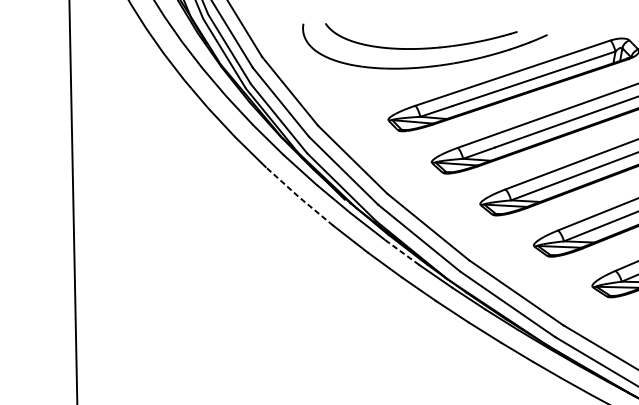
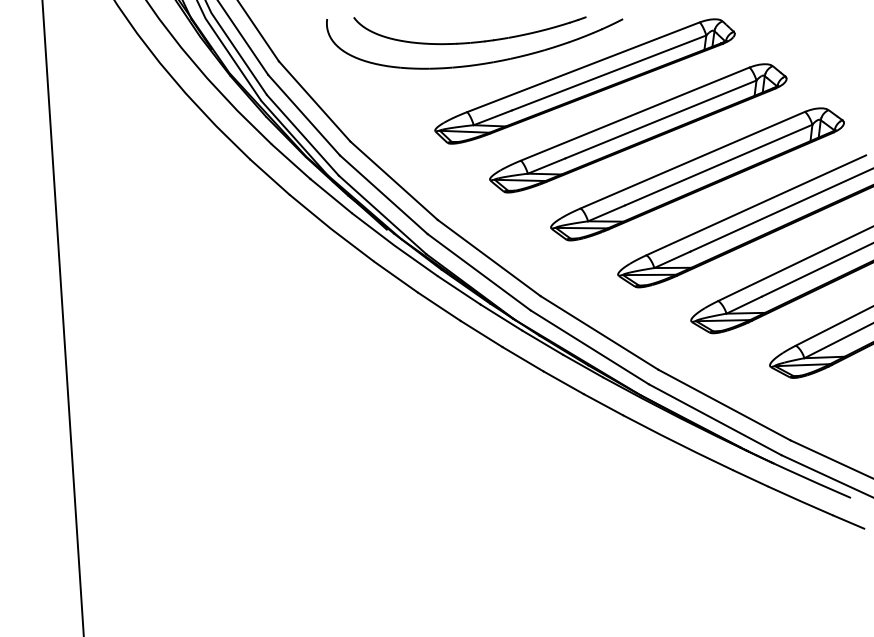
line: (299, 196) -> (331, 228), dashed -> solid
line: (401, 252) -> (458, 290), dashed -> solid

